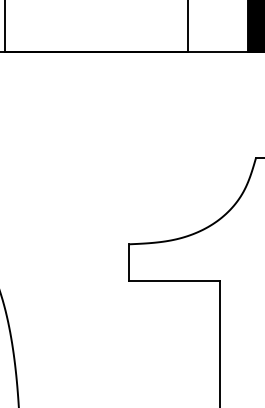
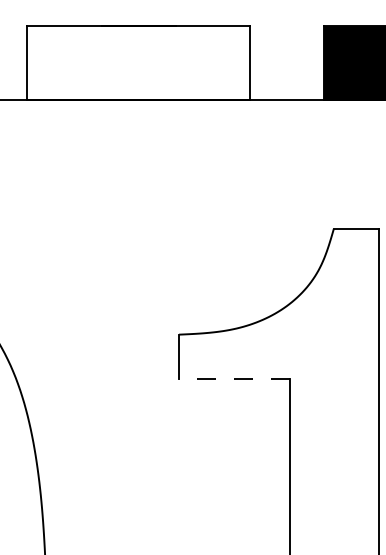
line: (173, 280) -> (233, 379), solid -> dashed

